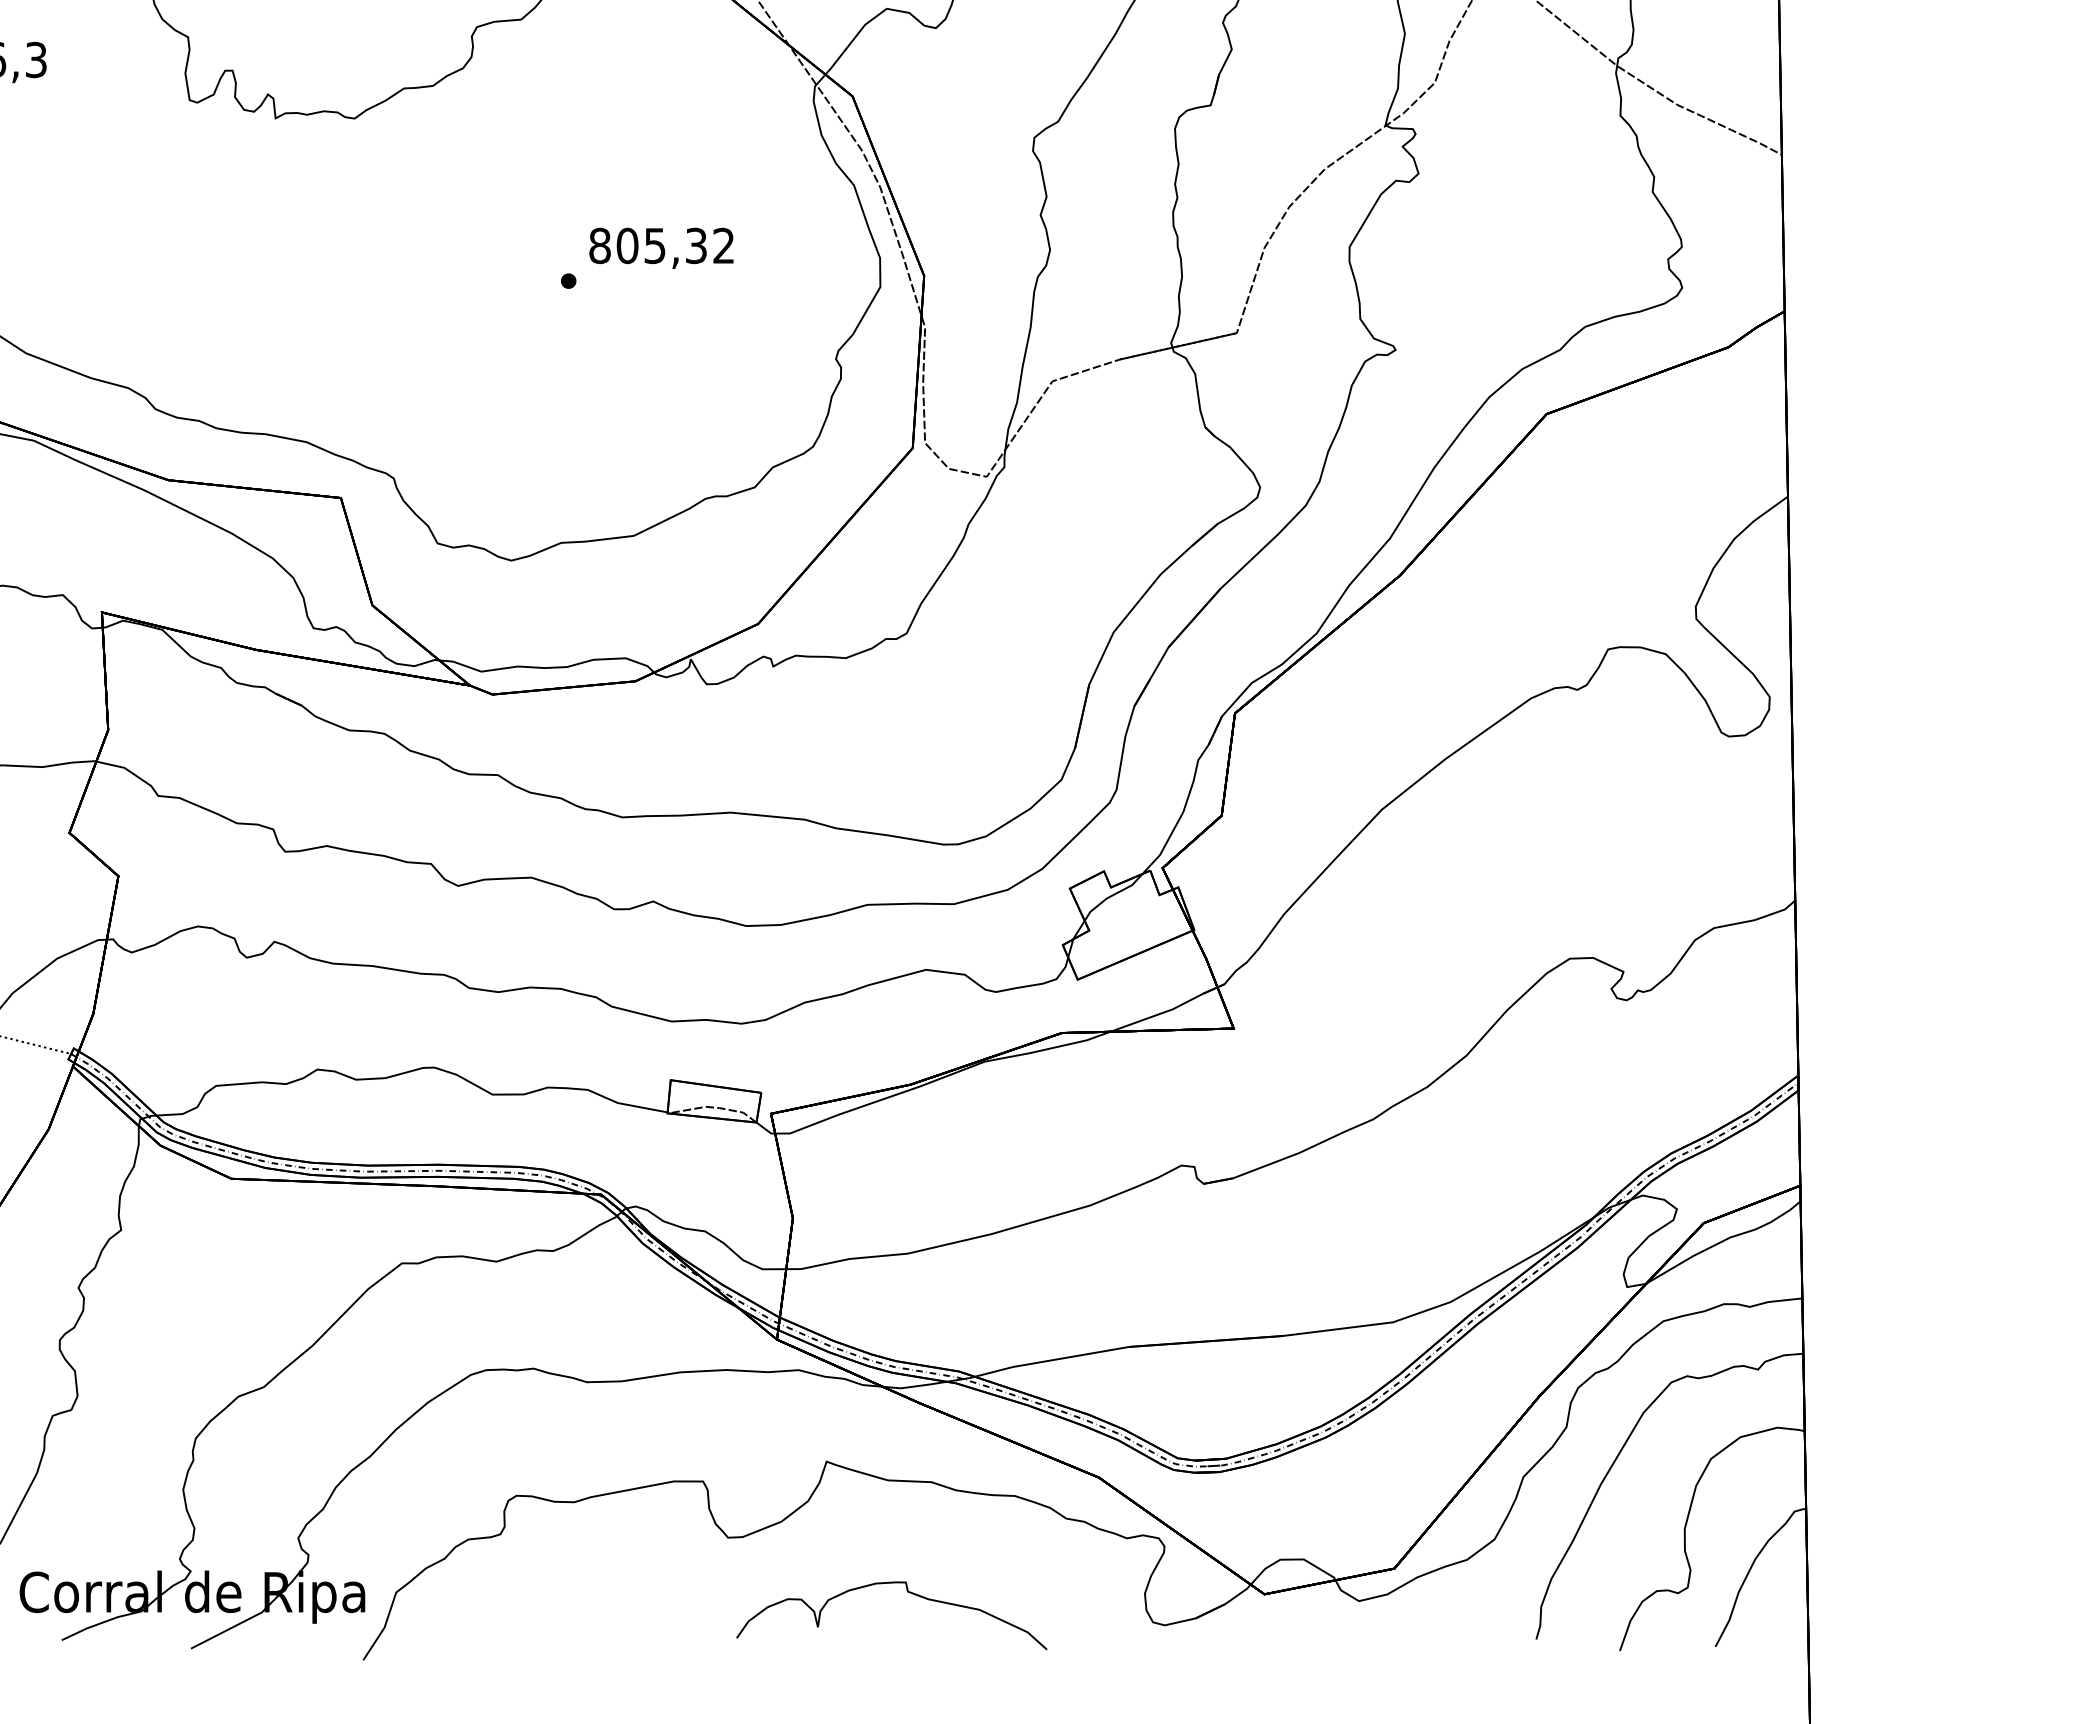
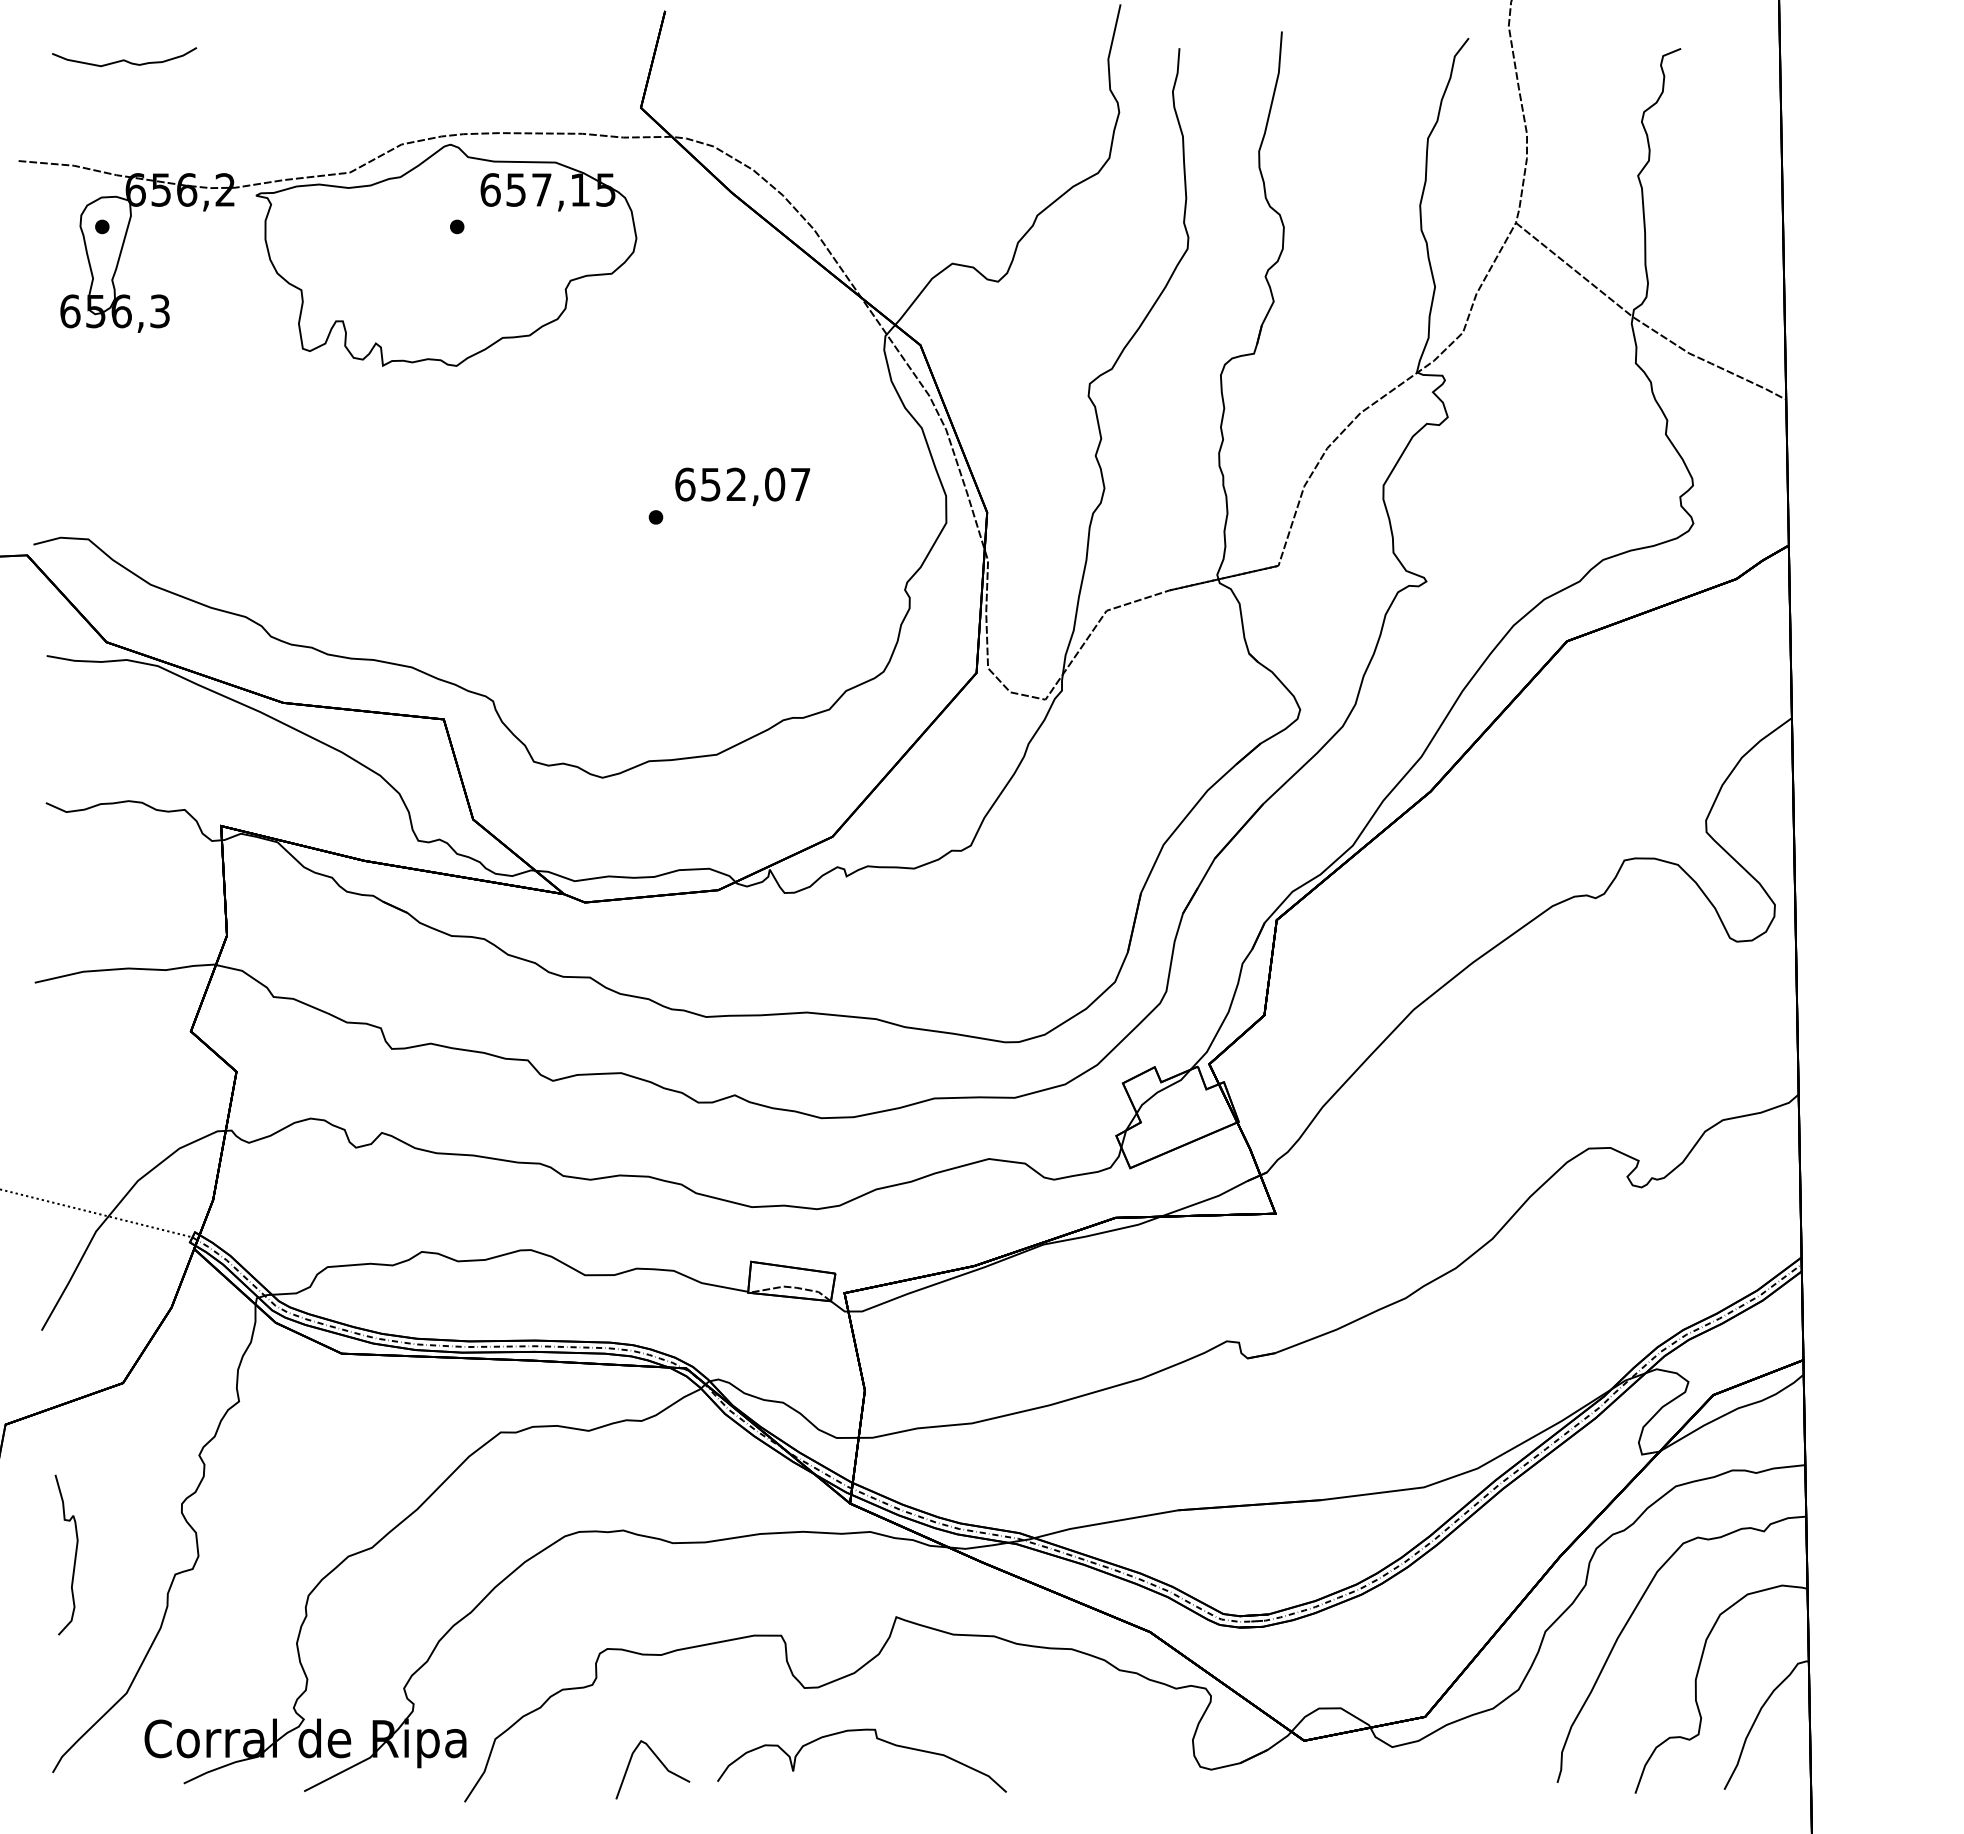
text: (661, 245) -> (742, 484), 805,32 -> 652,07
curve: (908, 1592) -> (877, 1739), moved
curve: (572, 1616) -> (659, 1761), added

